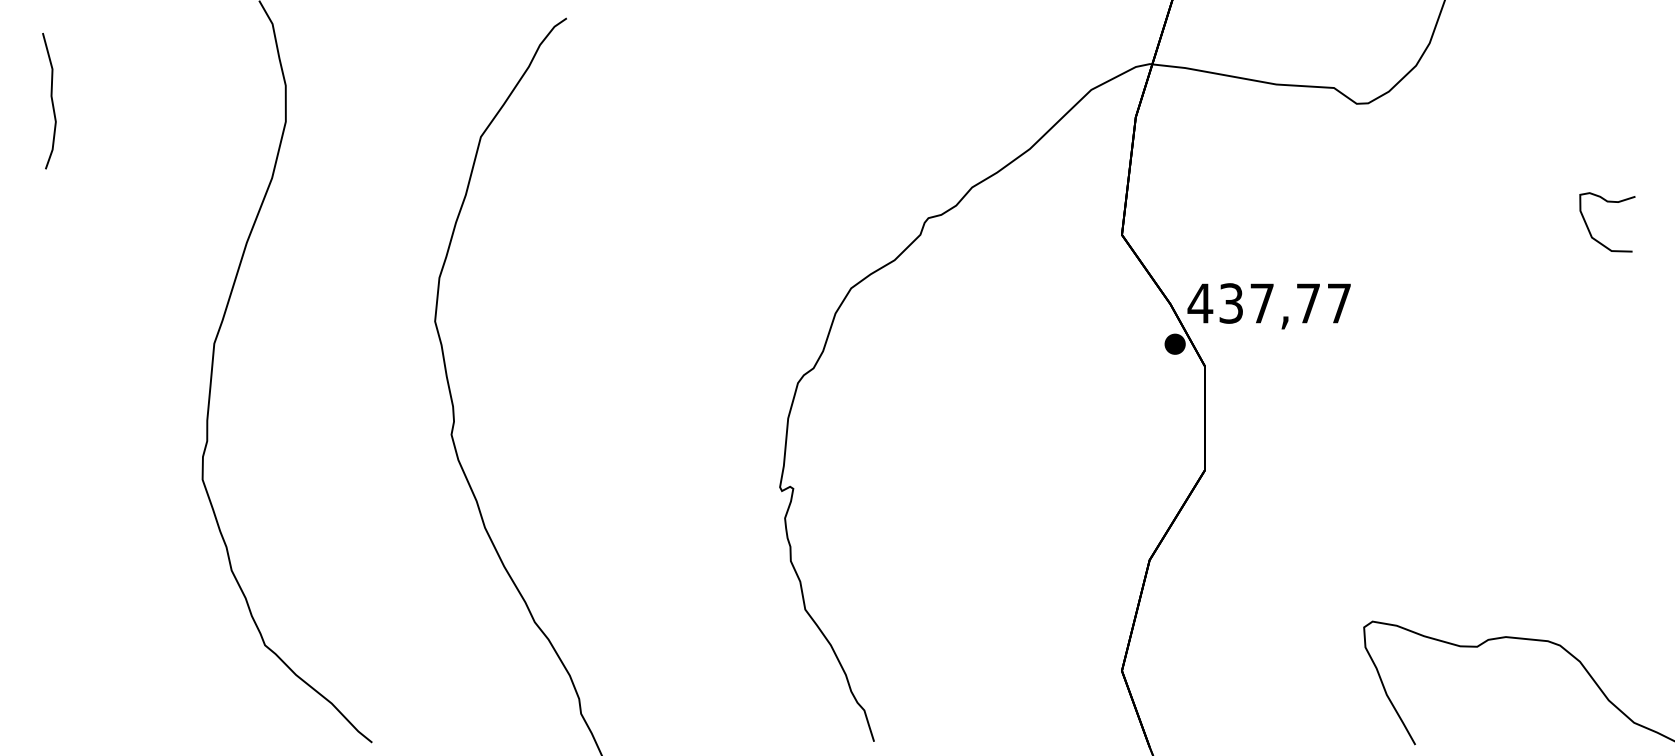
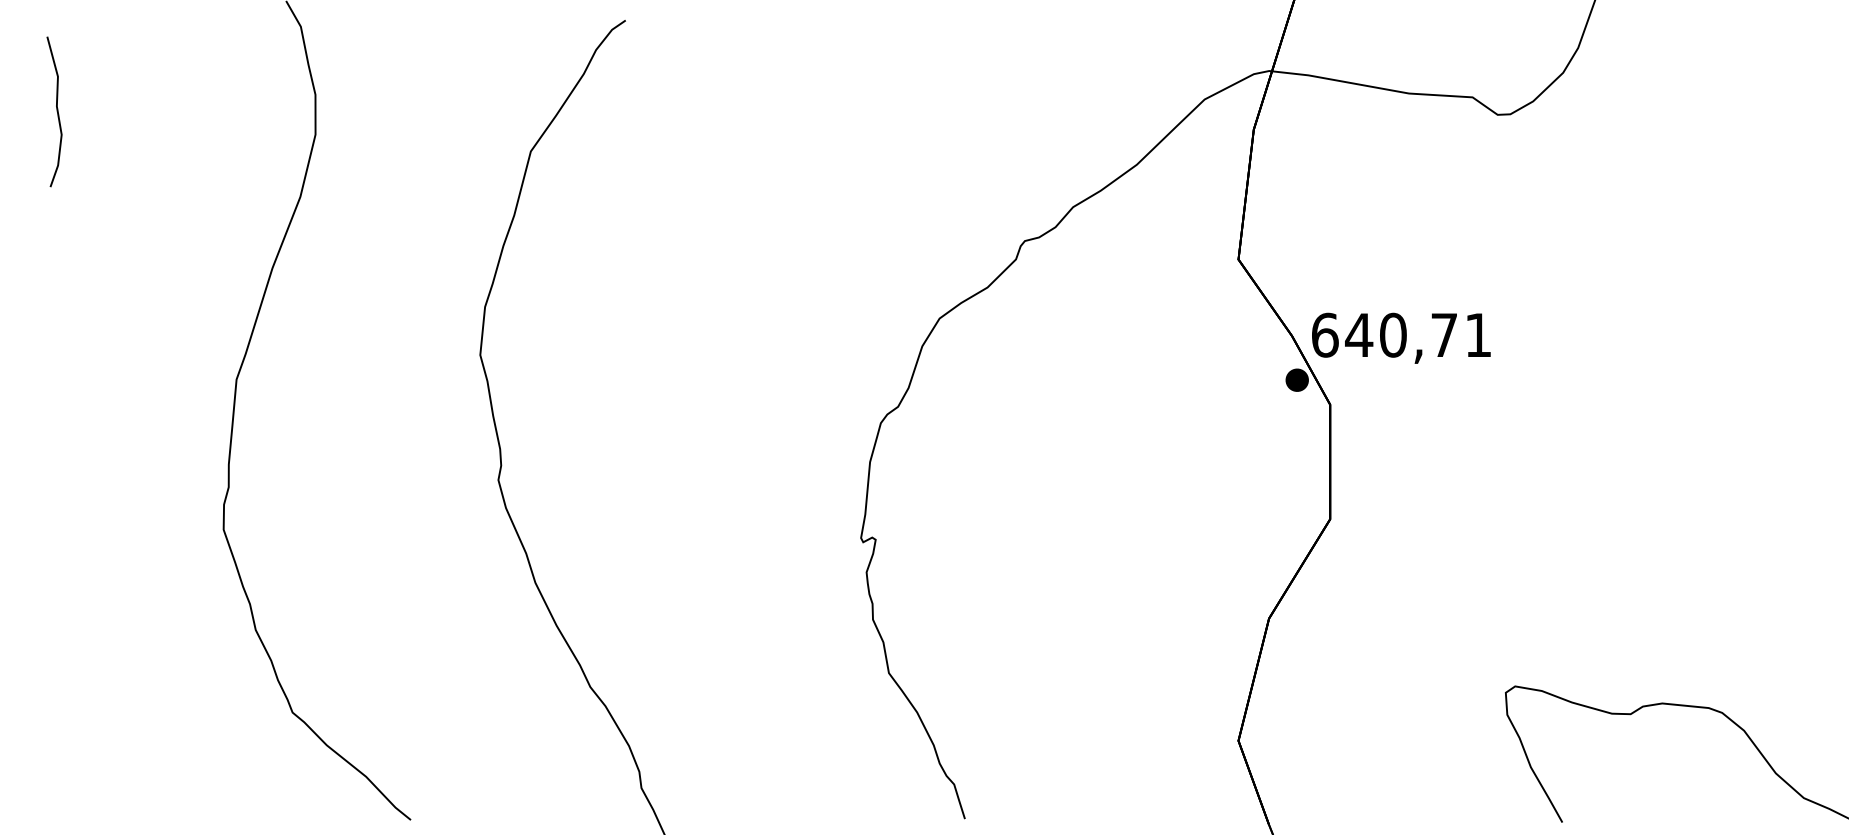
curve: (1590, 231) -> (1755, 255), removed
text: (1268, 302) -> (1400, 334), 437,77 -> 640,71

